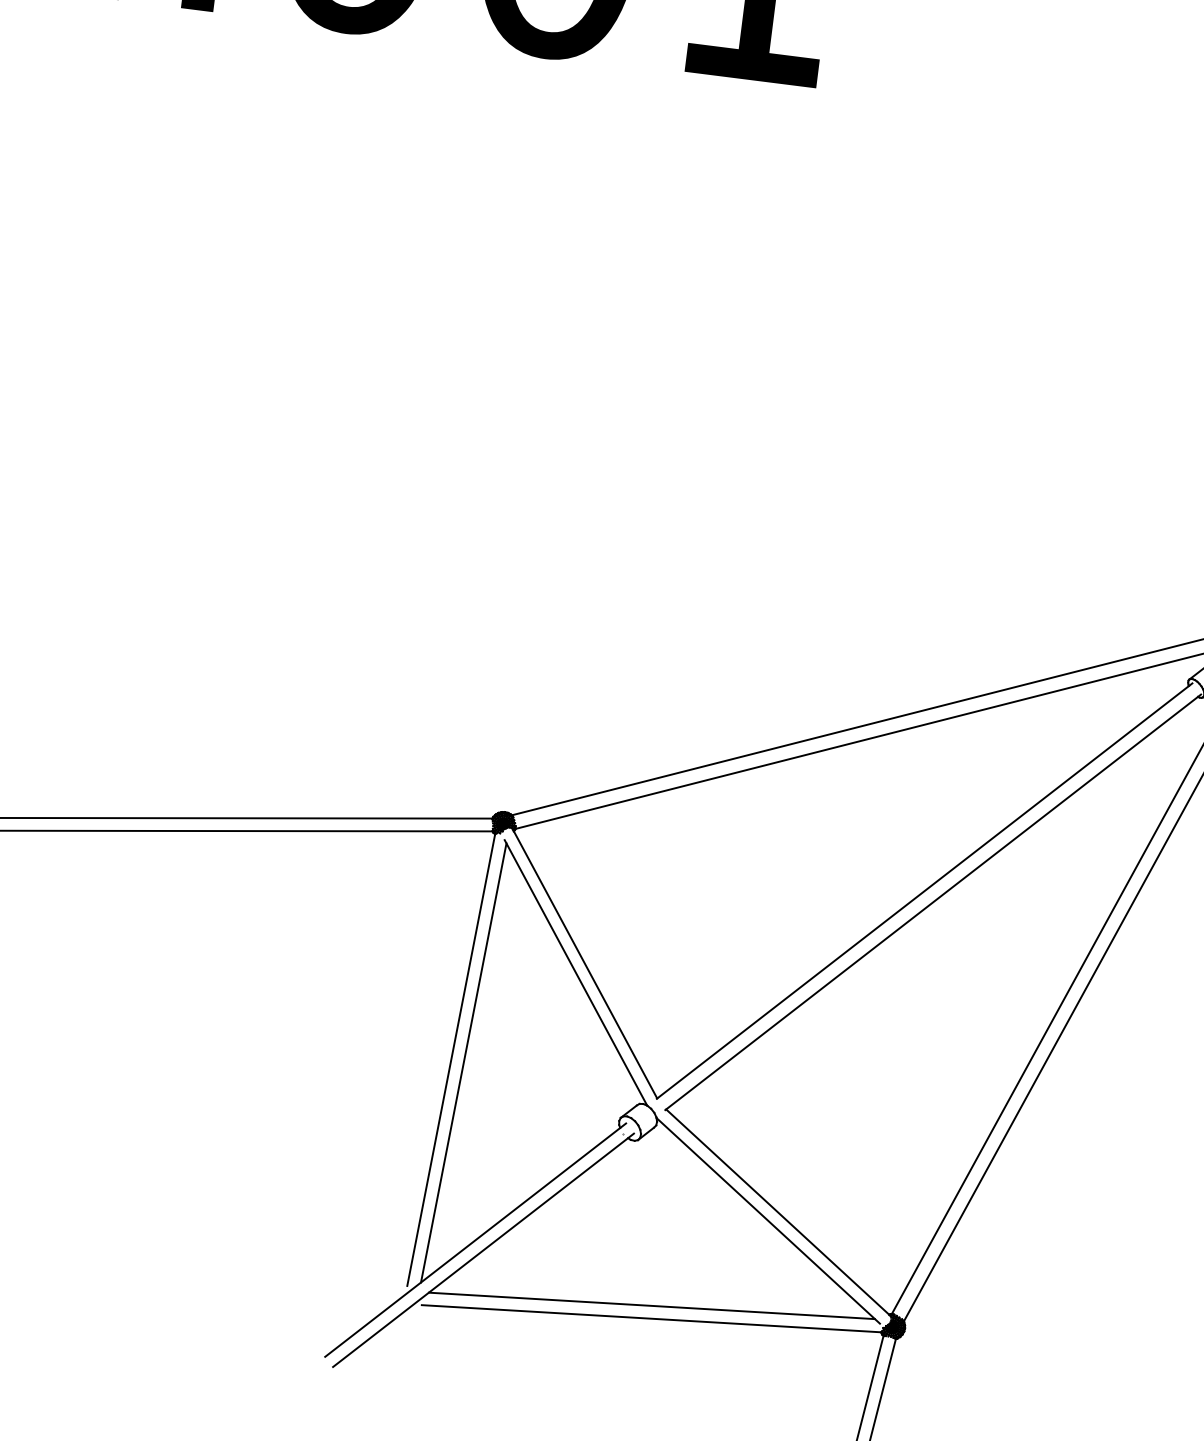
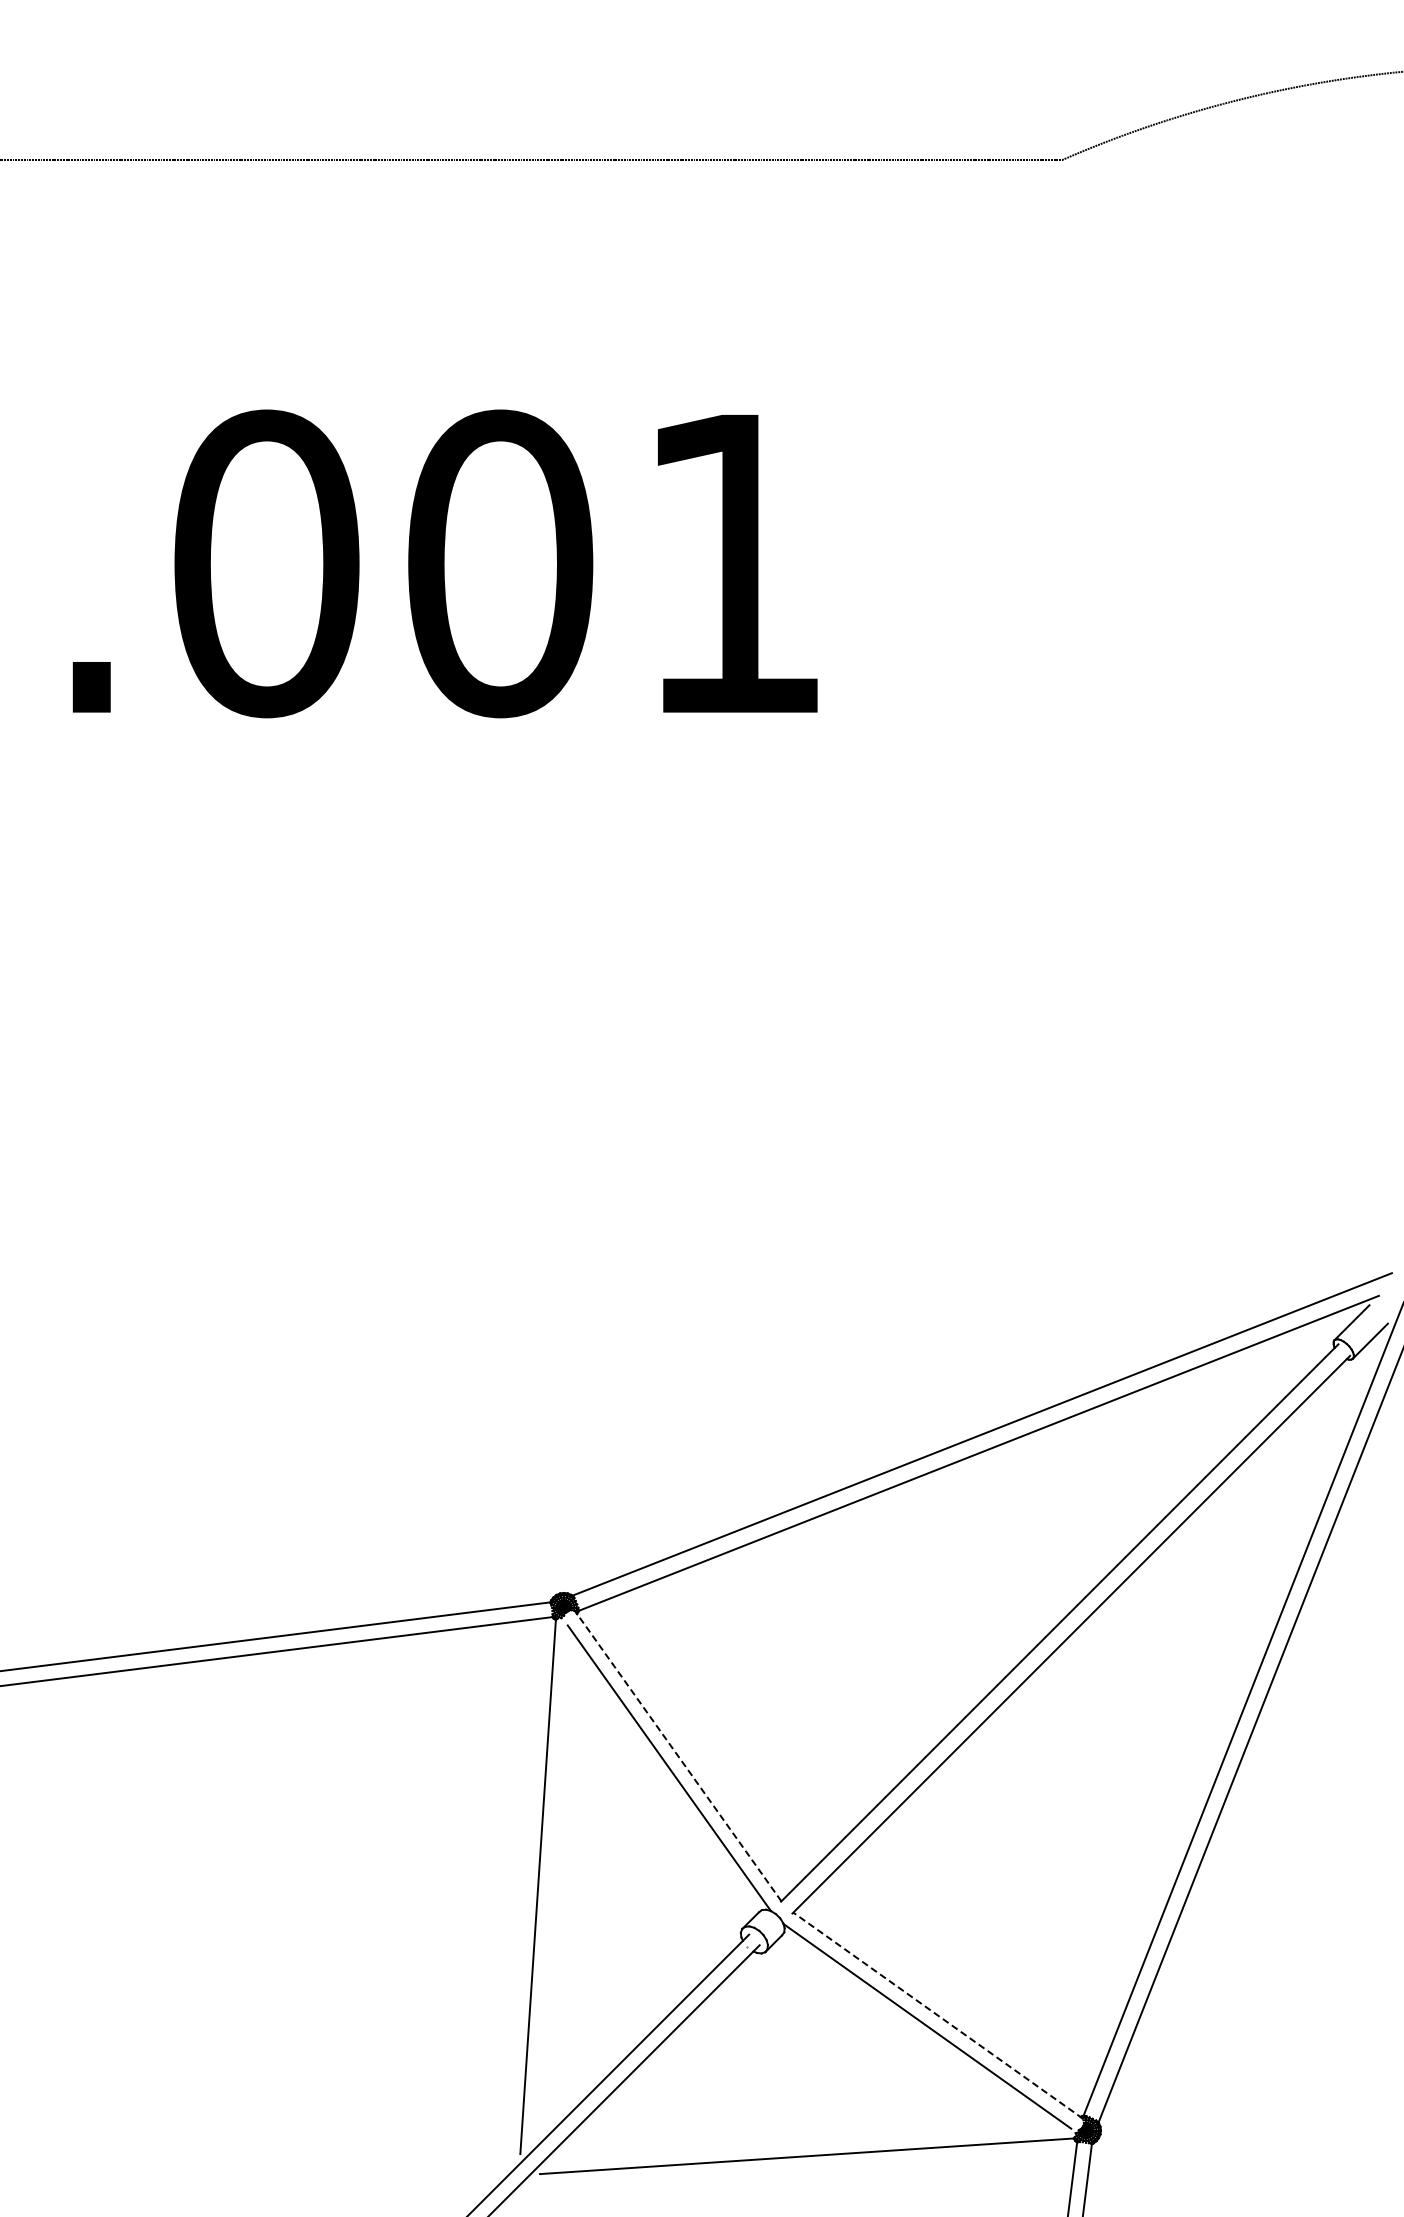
line: (584, 962) -> (677, 1755), solid -> dashed
line: (463, 1062) -> (552, 1888), removed
line: (778, 1212) -> (938, 2015), solid -> dashed
line: (651, 1305) -> (805, 2141), removed

